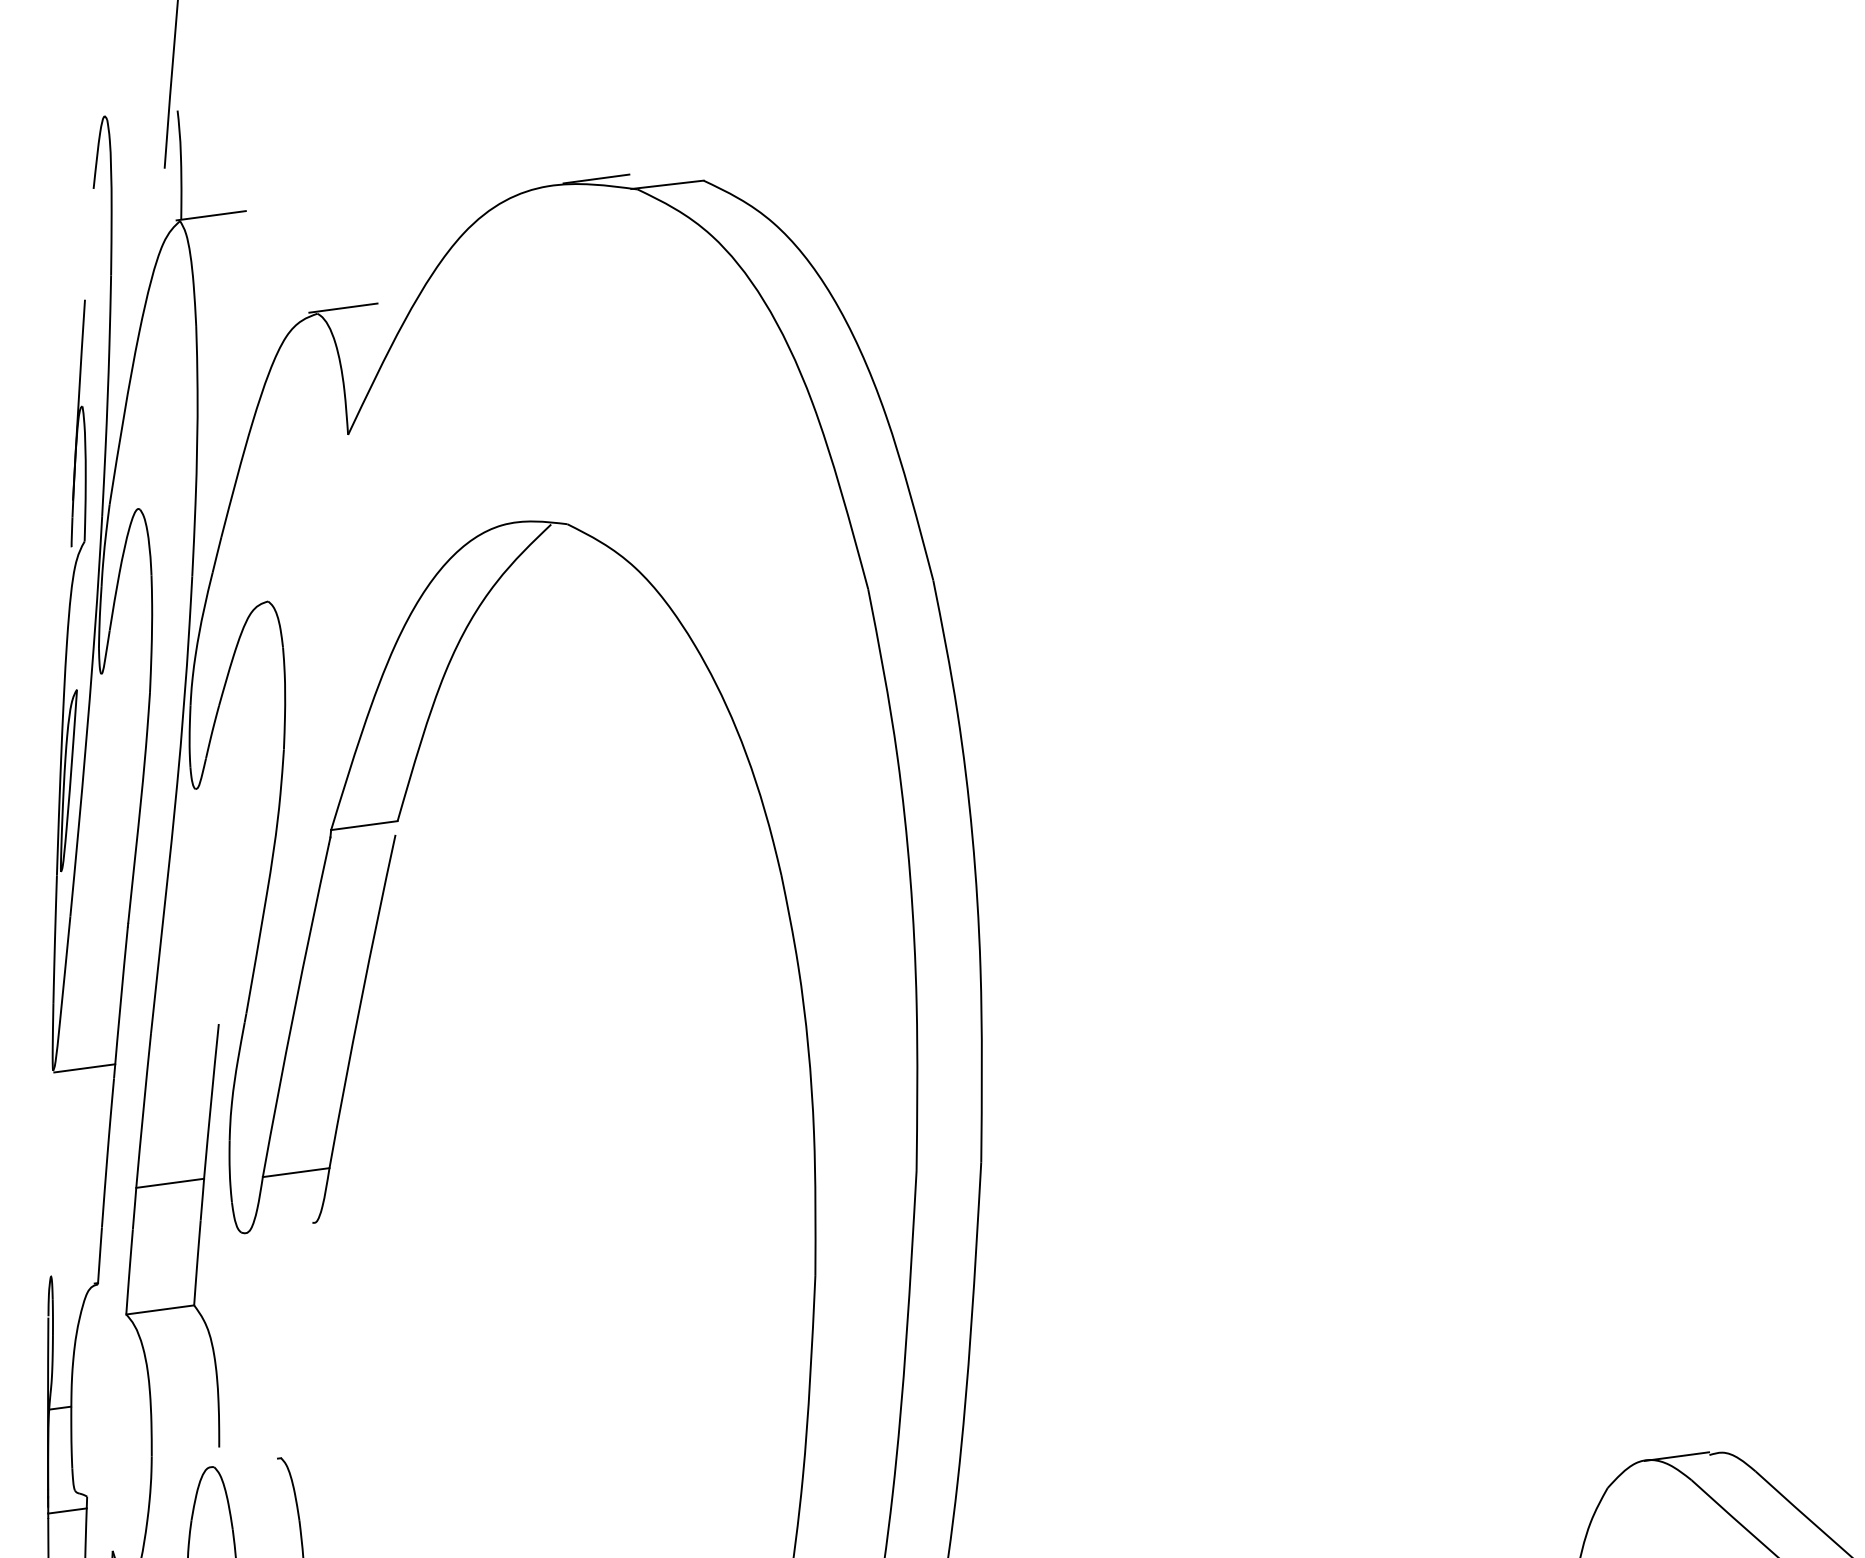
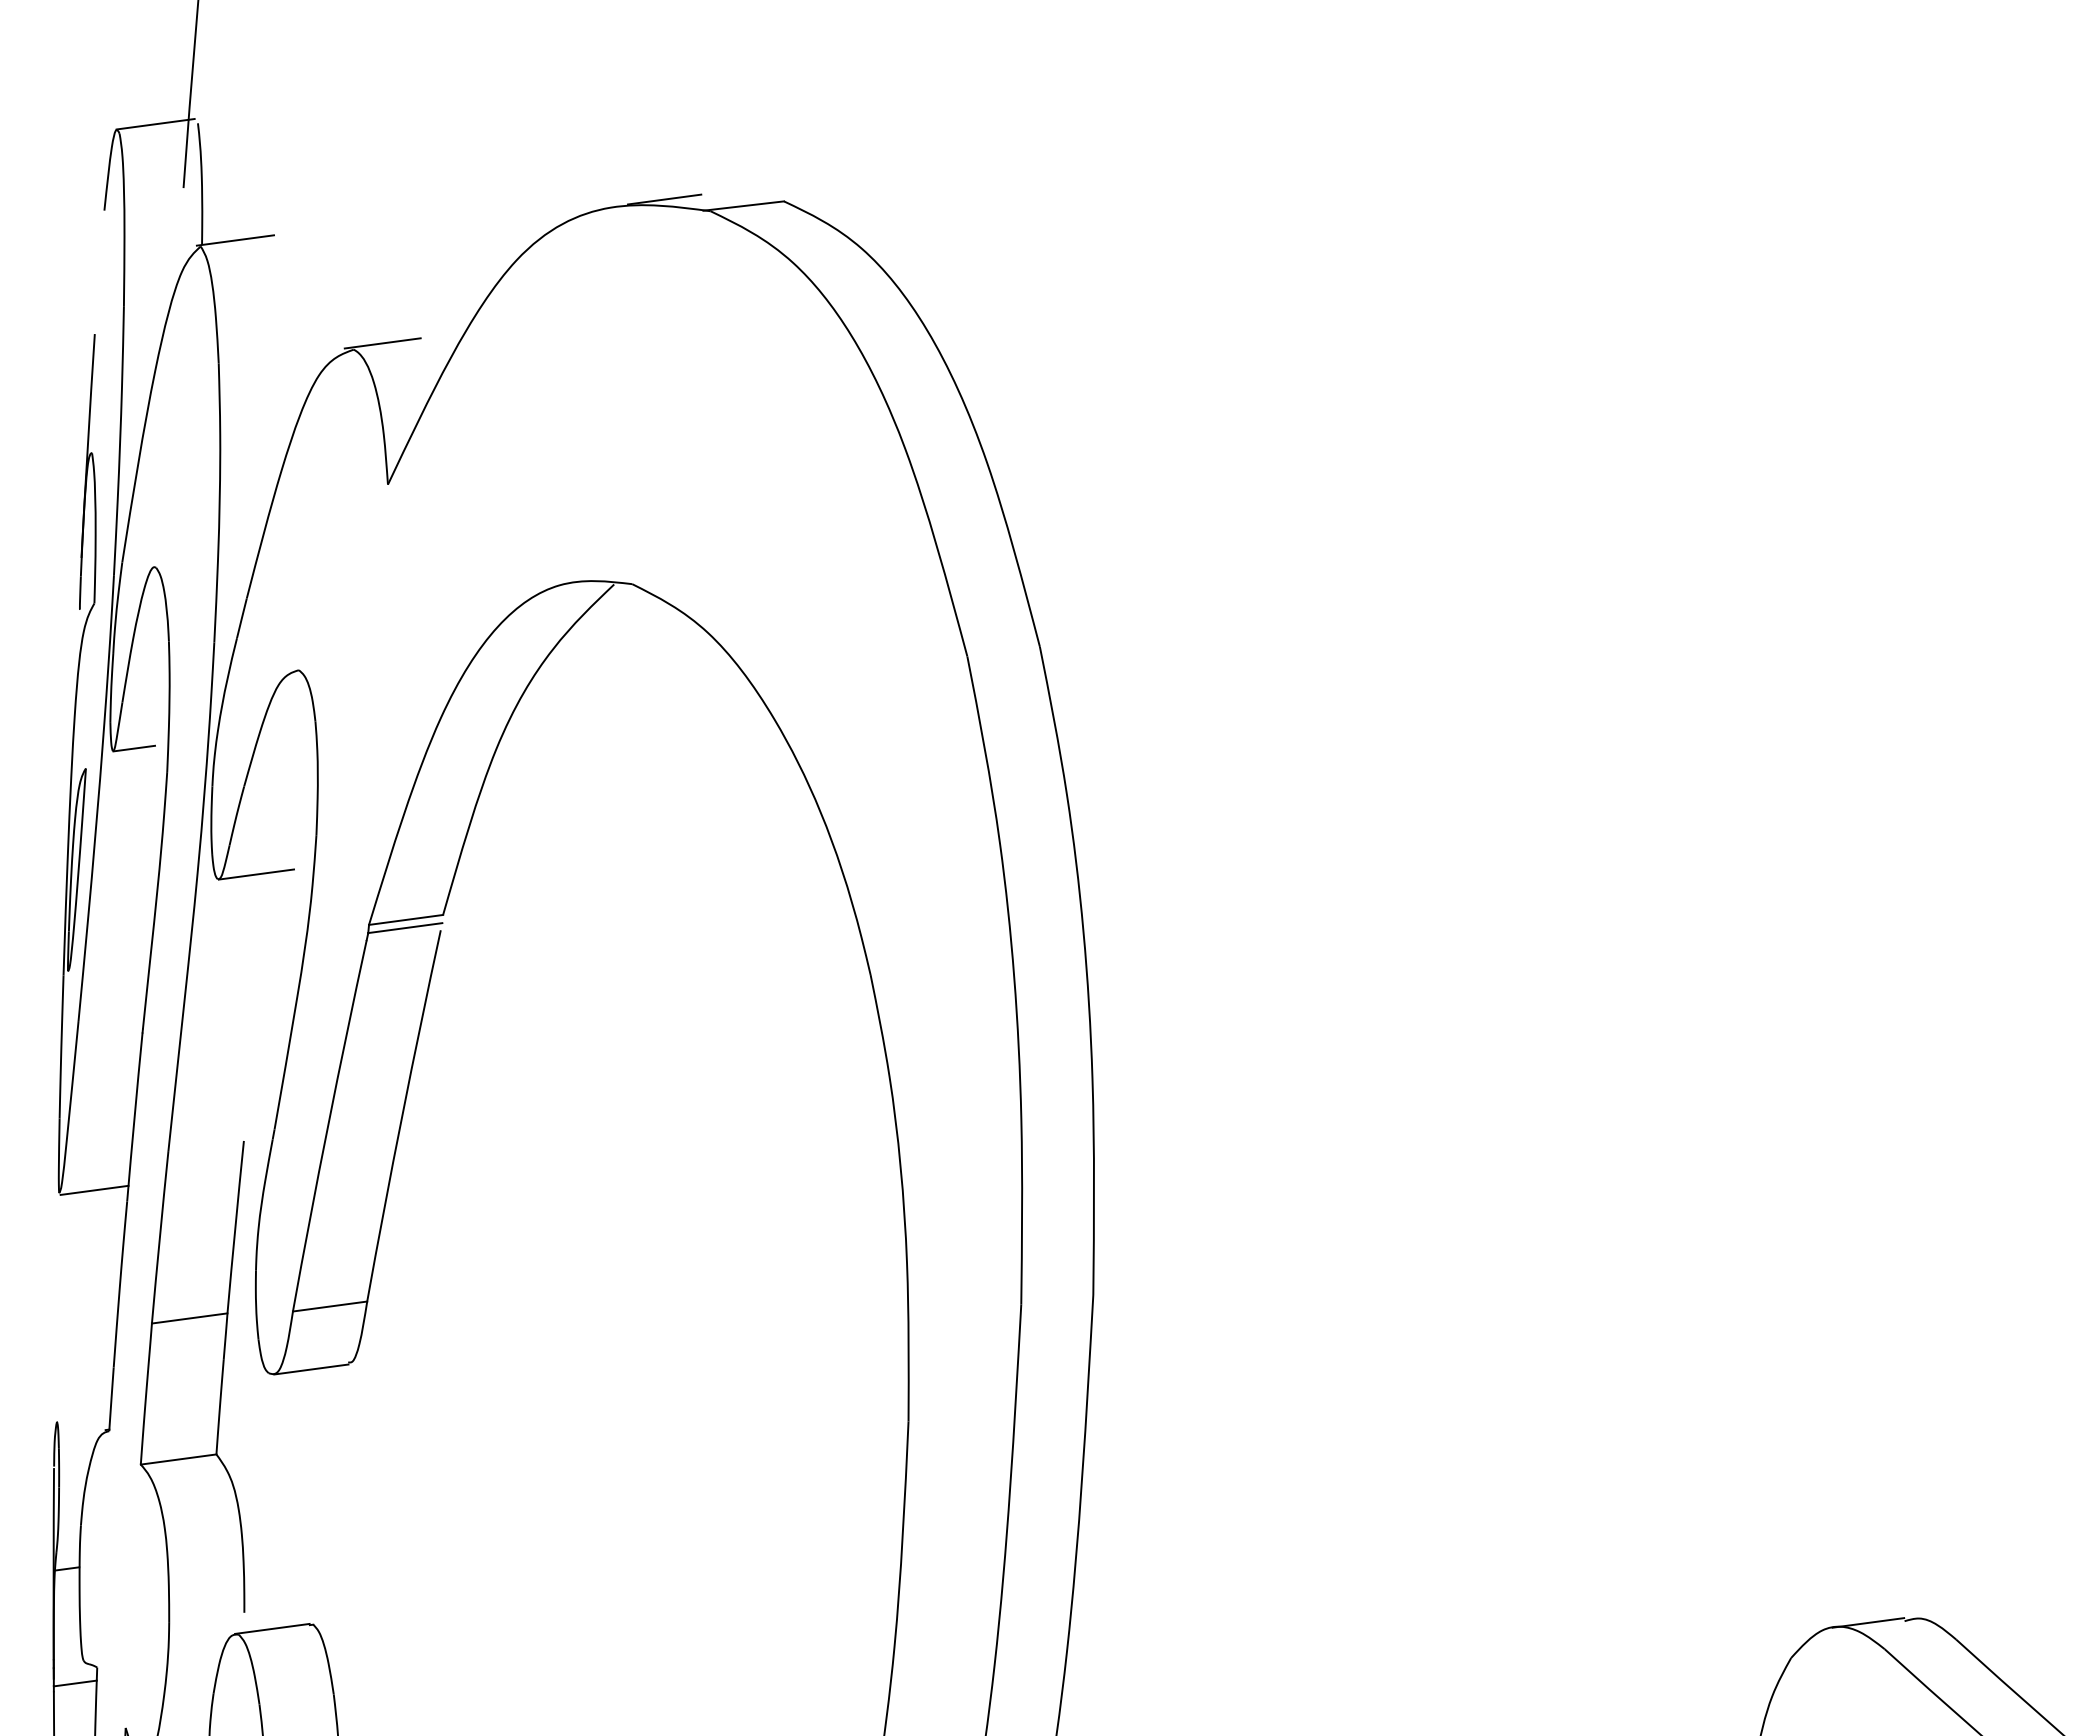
line: (139, 111) -> (155, 124), added
line: (120, 671) -> (134, 748), added
line: (230, 784) -> (256, 874), added
line: (363, 833) -> (405, 928), added
line: (279, 1229) -> (311, 1369), added
line: (244, 1461) -> (272, 1628), added

